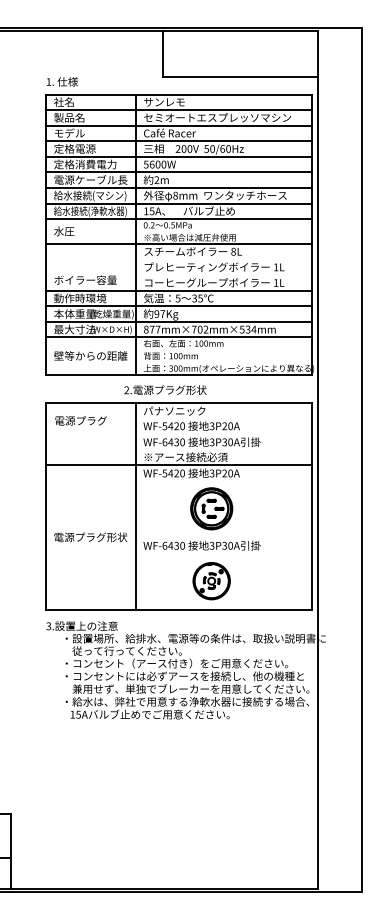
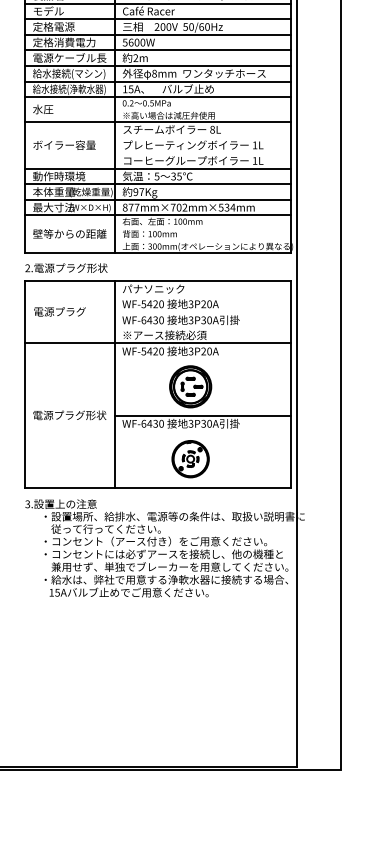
text: (85, 279) -> (64, 144), moved
text: (165, 389) -> (66, 267), moved
text: (80, 420) -> (59, 311), moved
line: (223, 537) -> (202, 415), added

